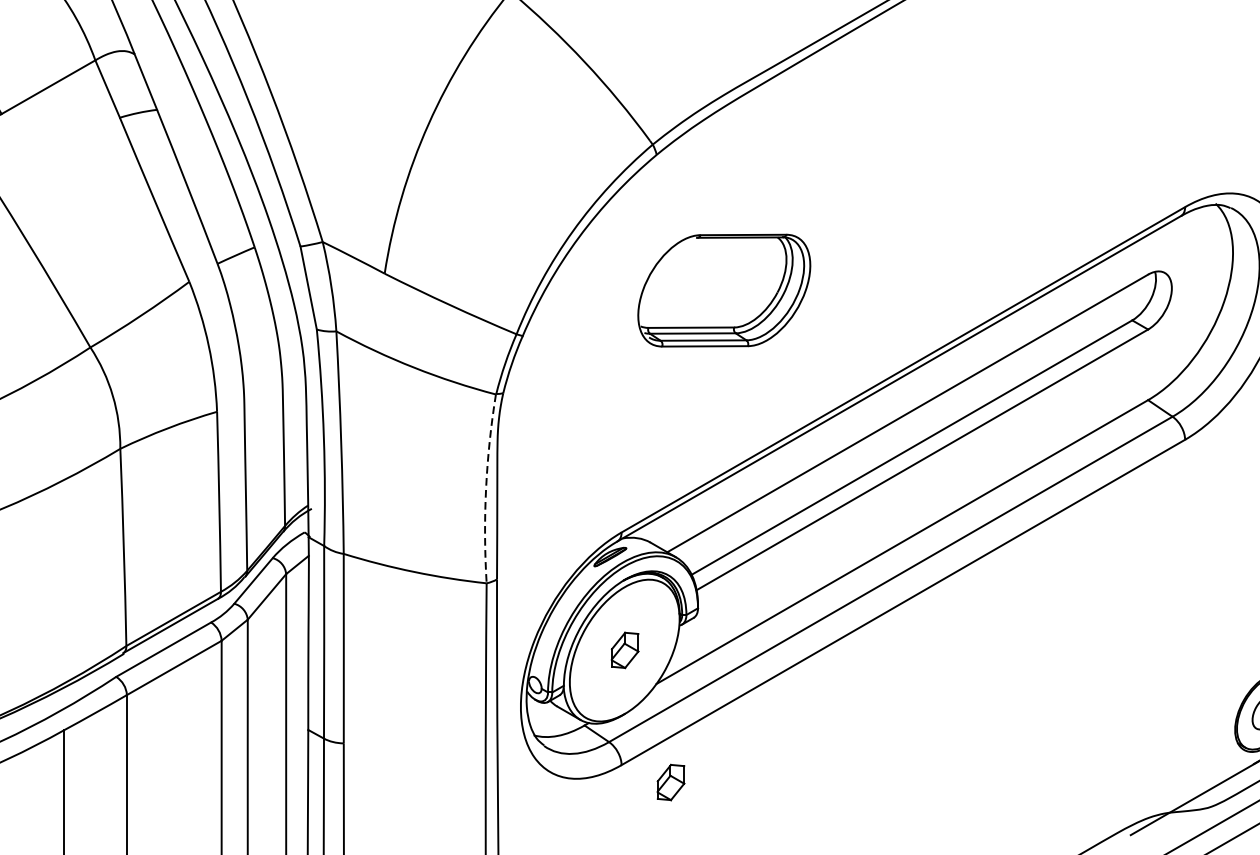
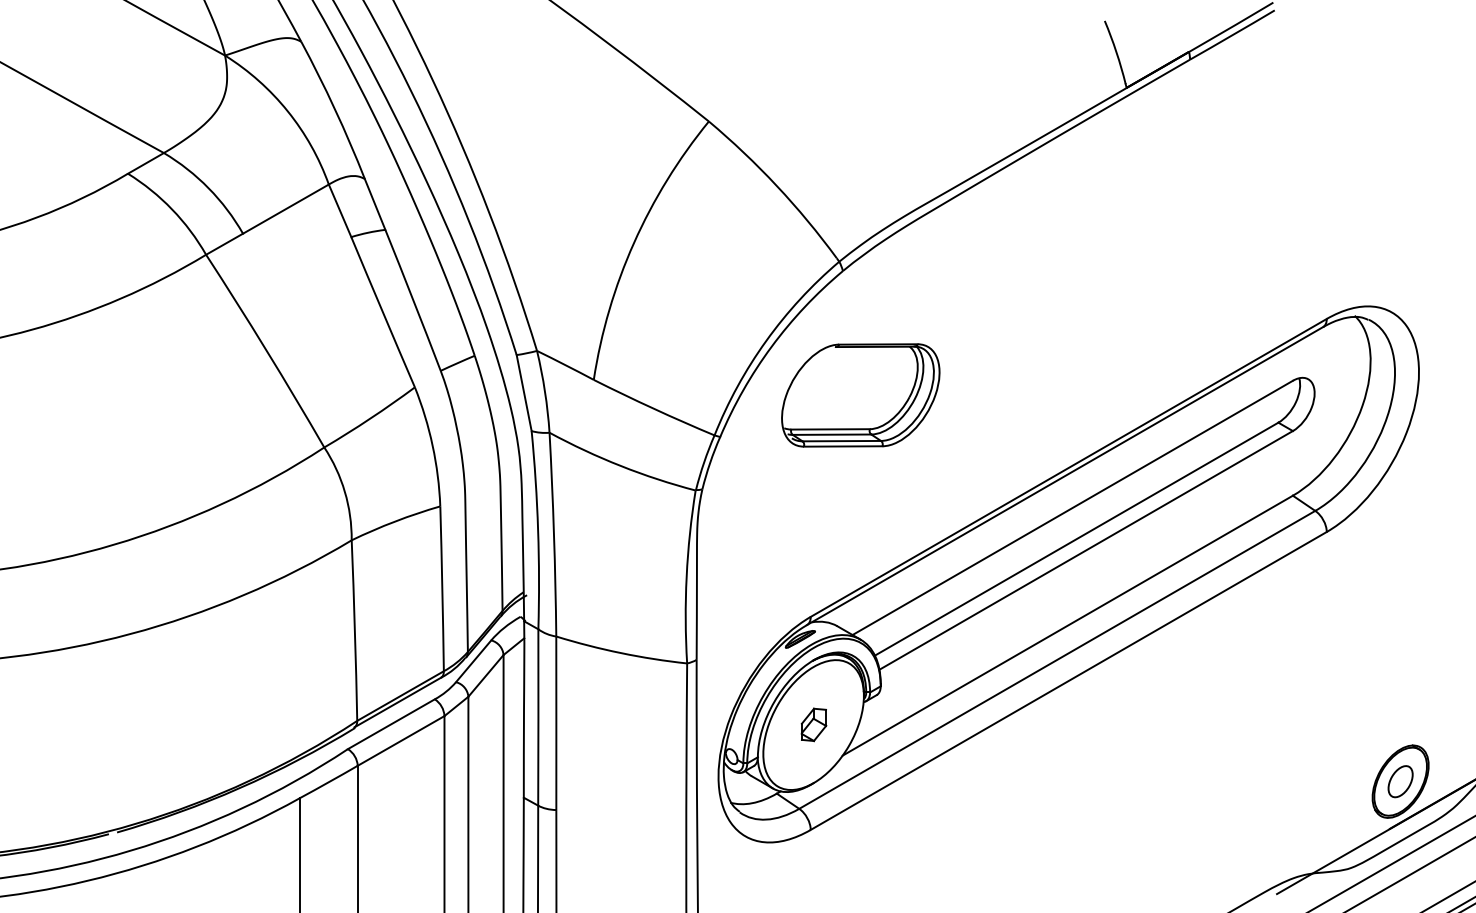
part: (723, 290) -> (860, 395), moved
arc: (485, 488) -> (686, 576), dashed -> solid
part: (670, 782) -> (855, 845), removed

